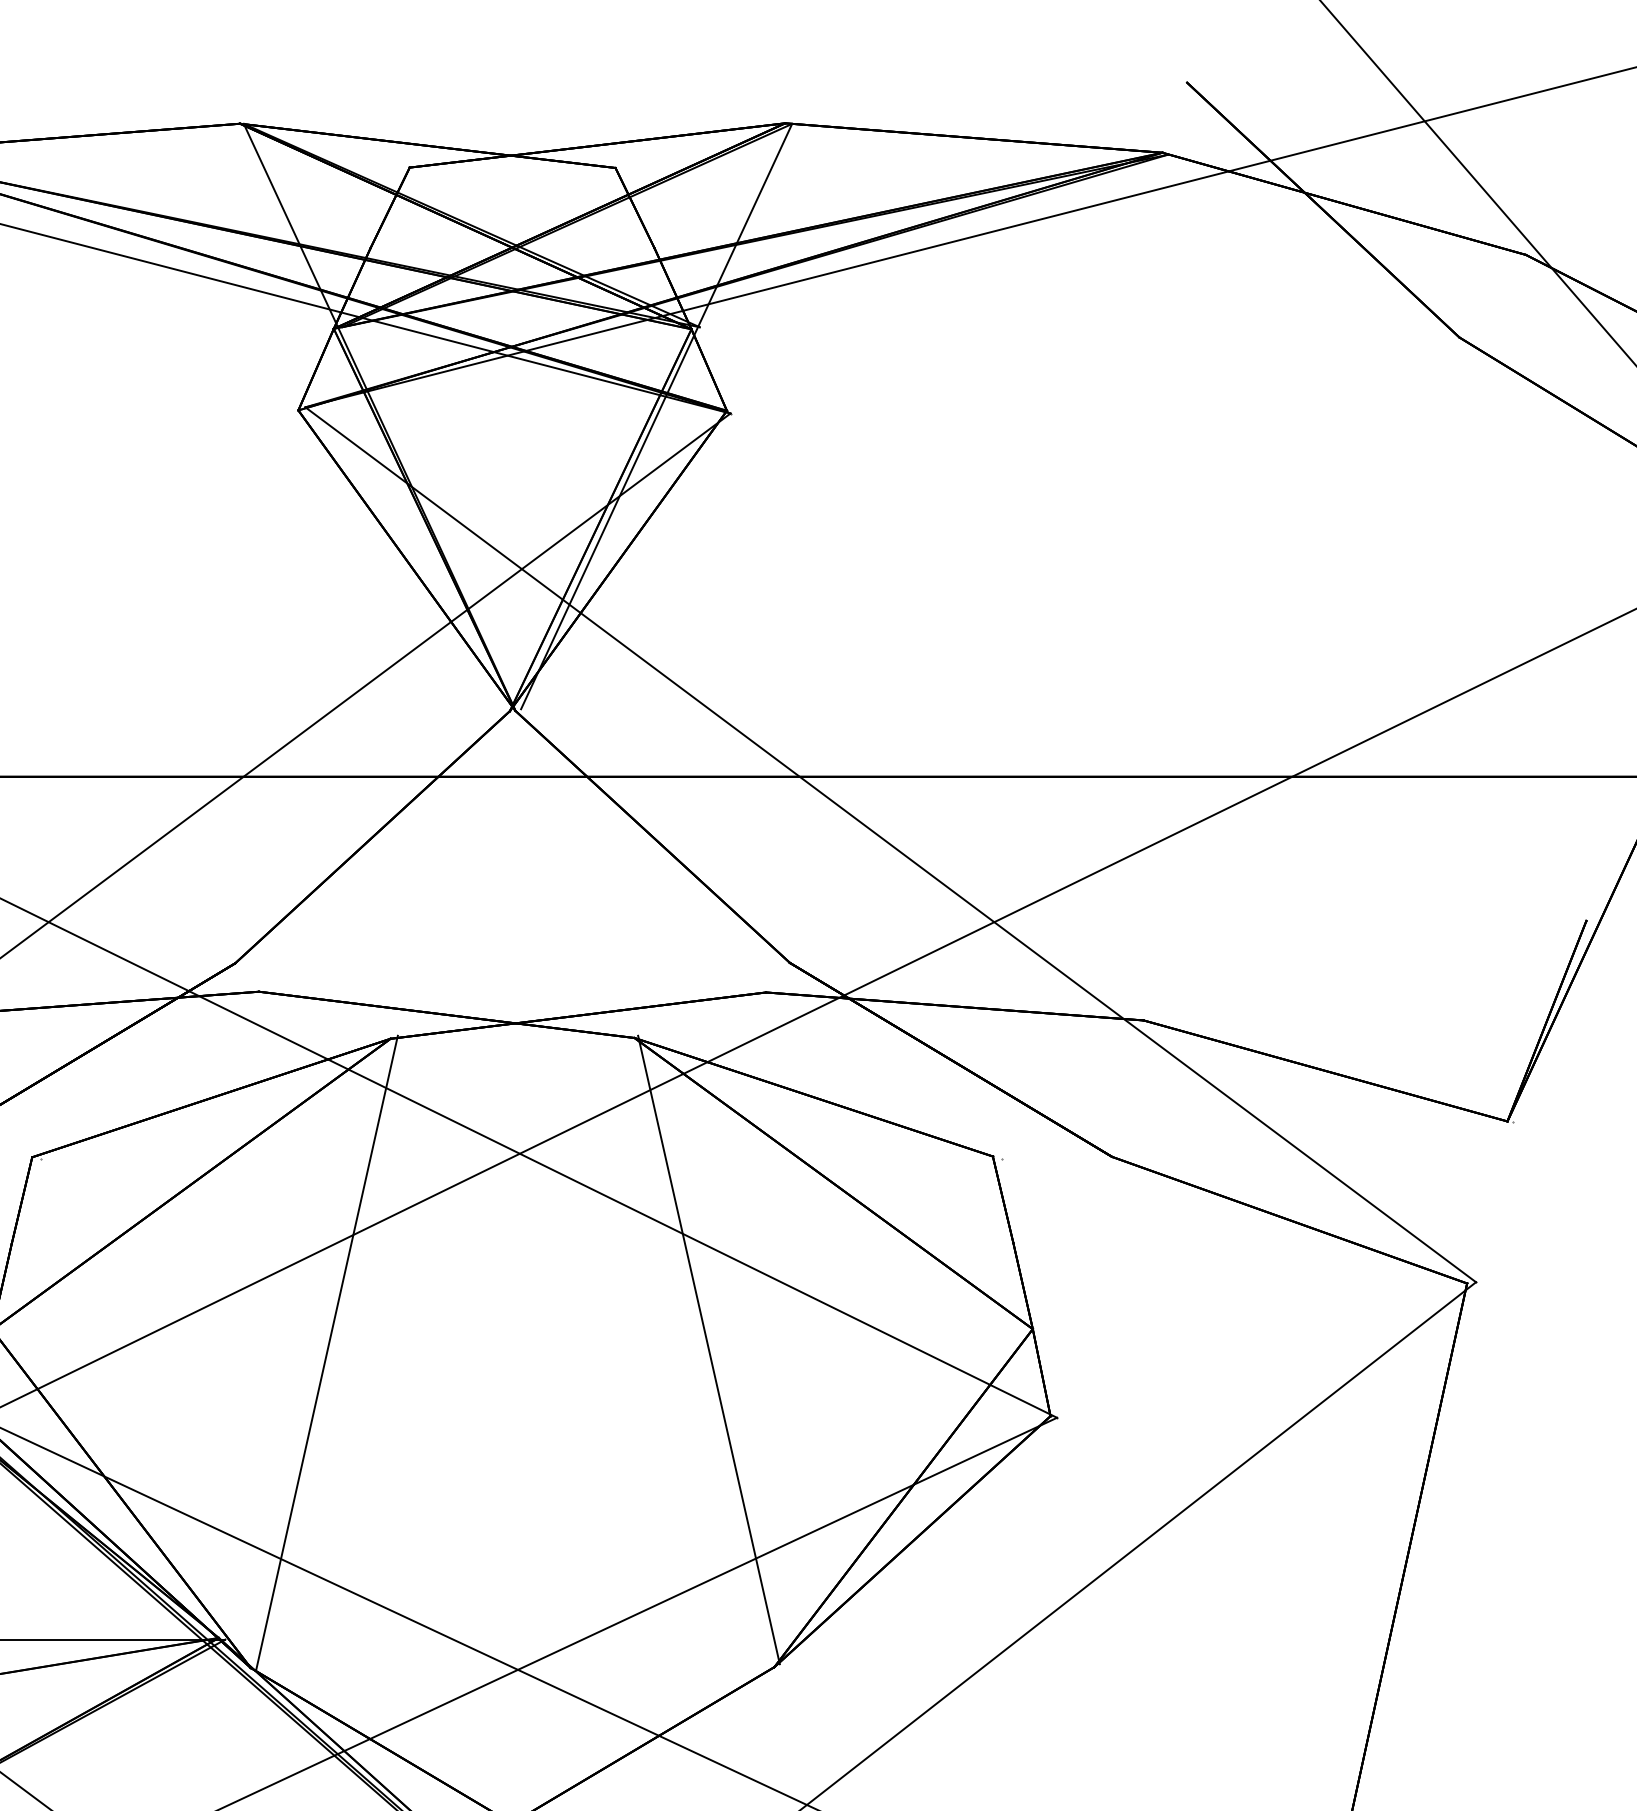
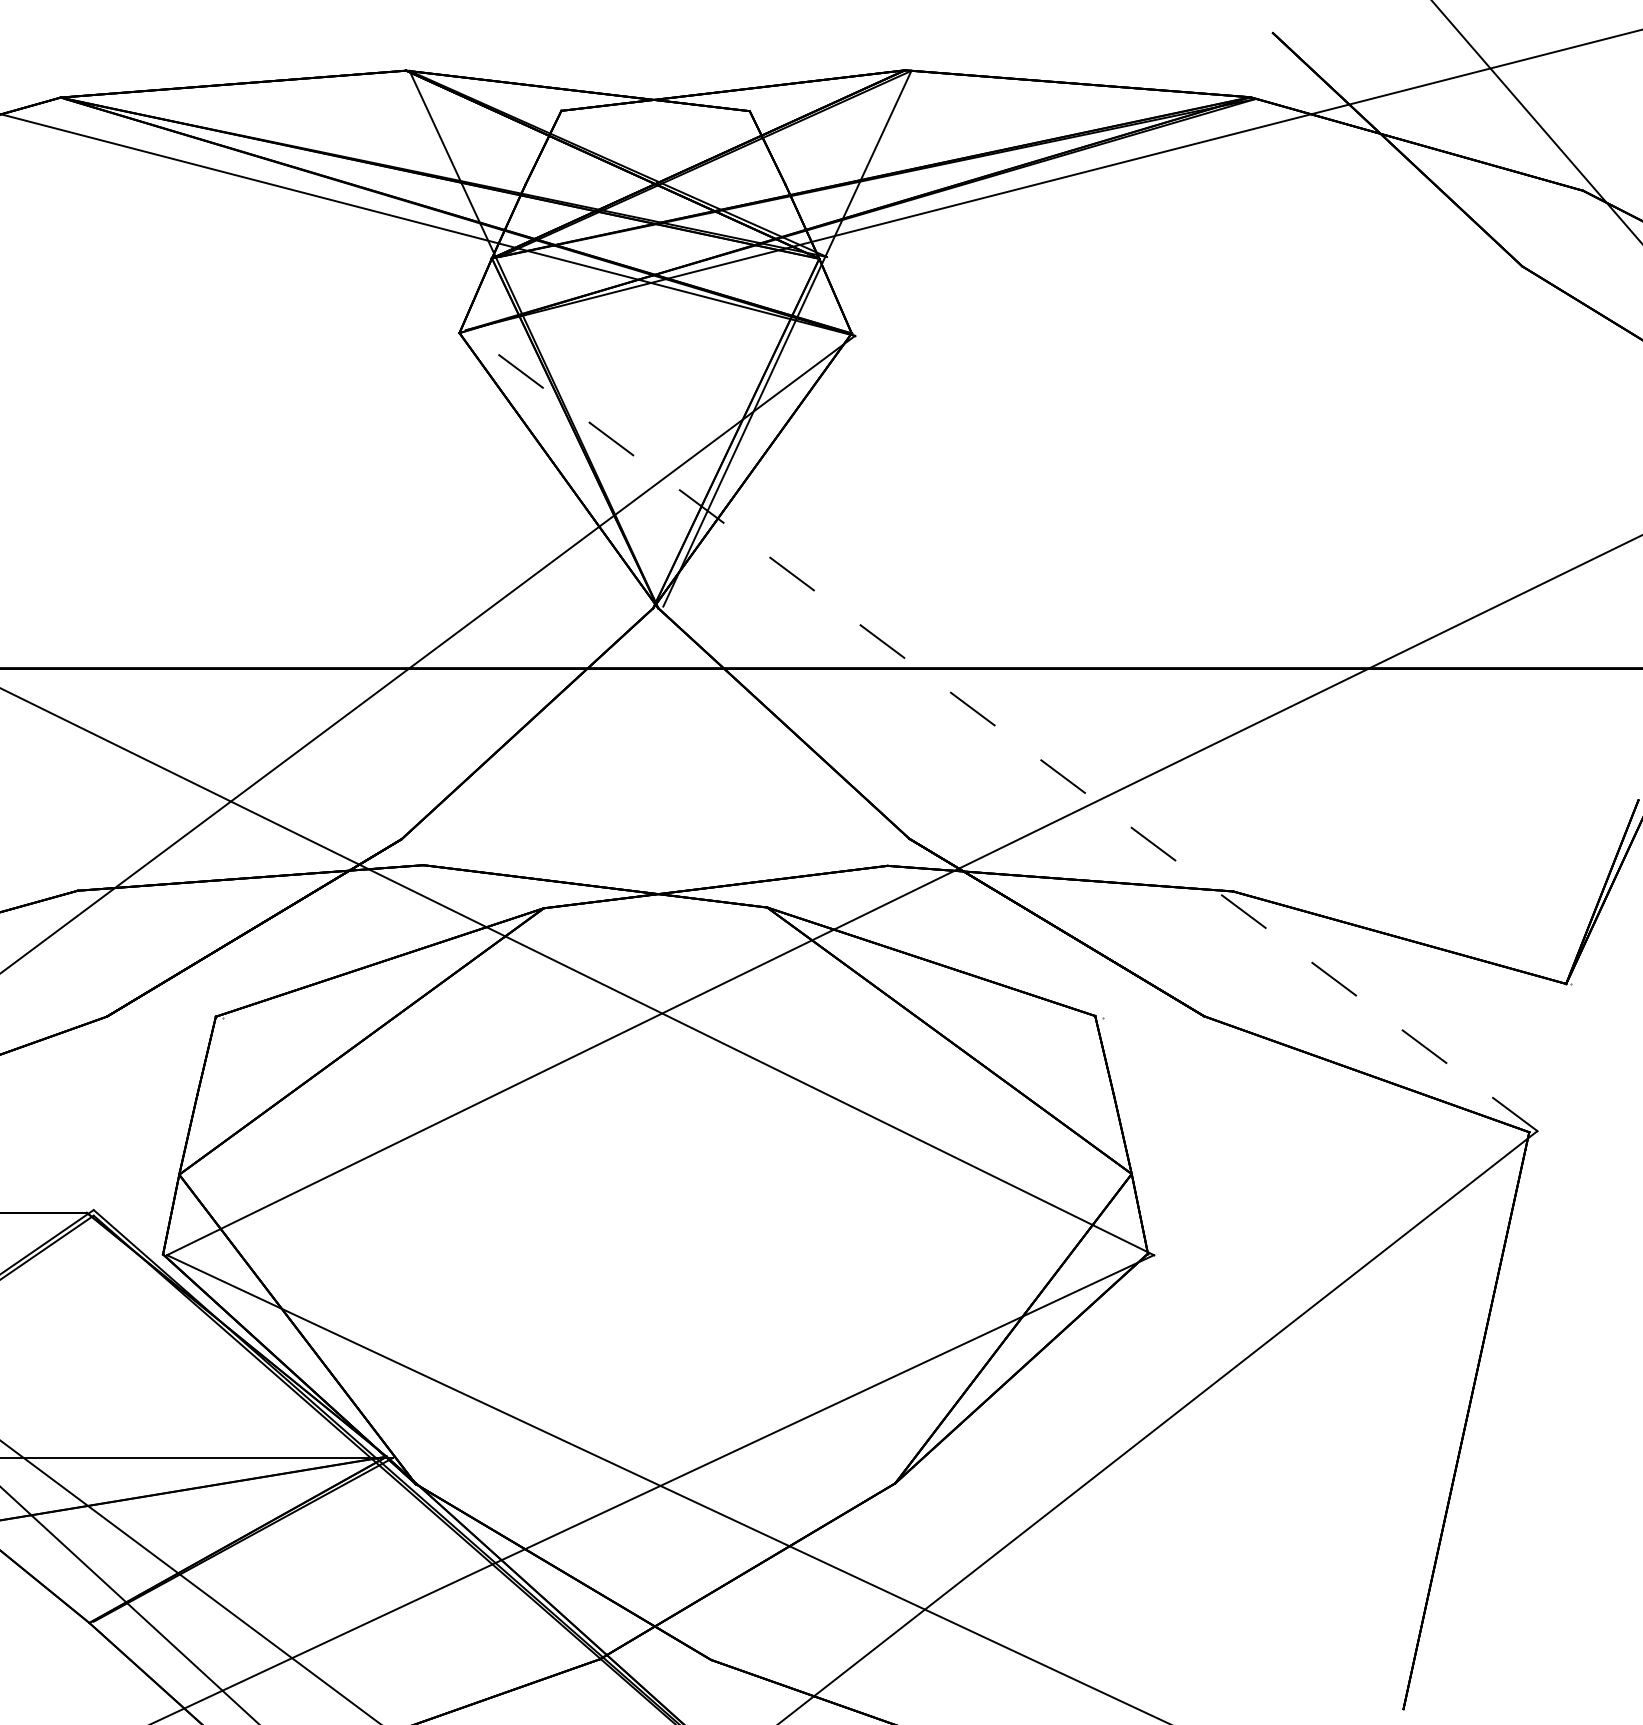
line: (890, 844) -> (1001, 730), solid -> dashed
line: (709, 1349) -> (835, 1192), removed
line: (326, 1352) -> (485, 1195), removed

